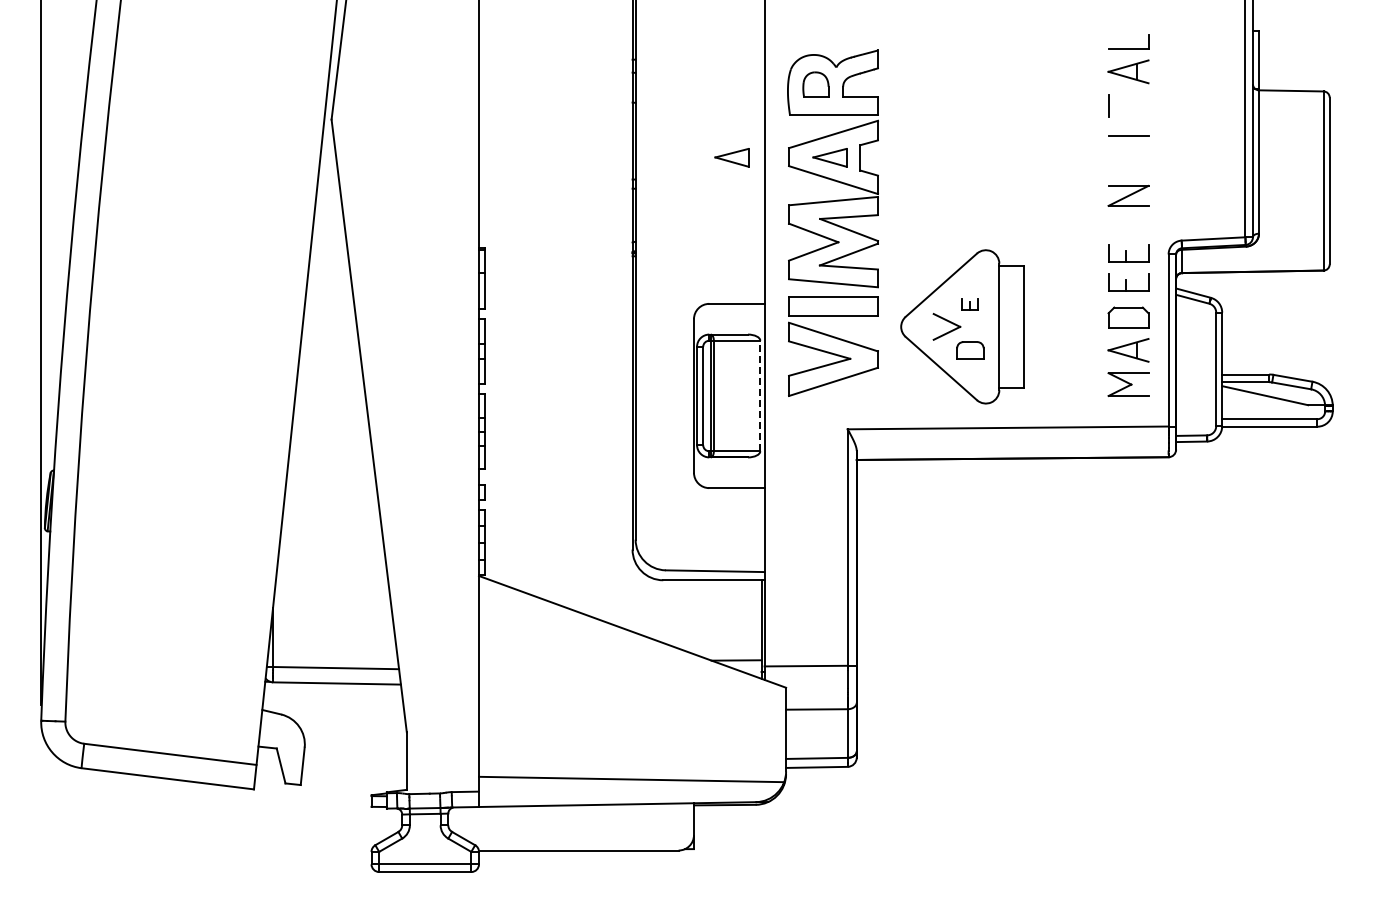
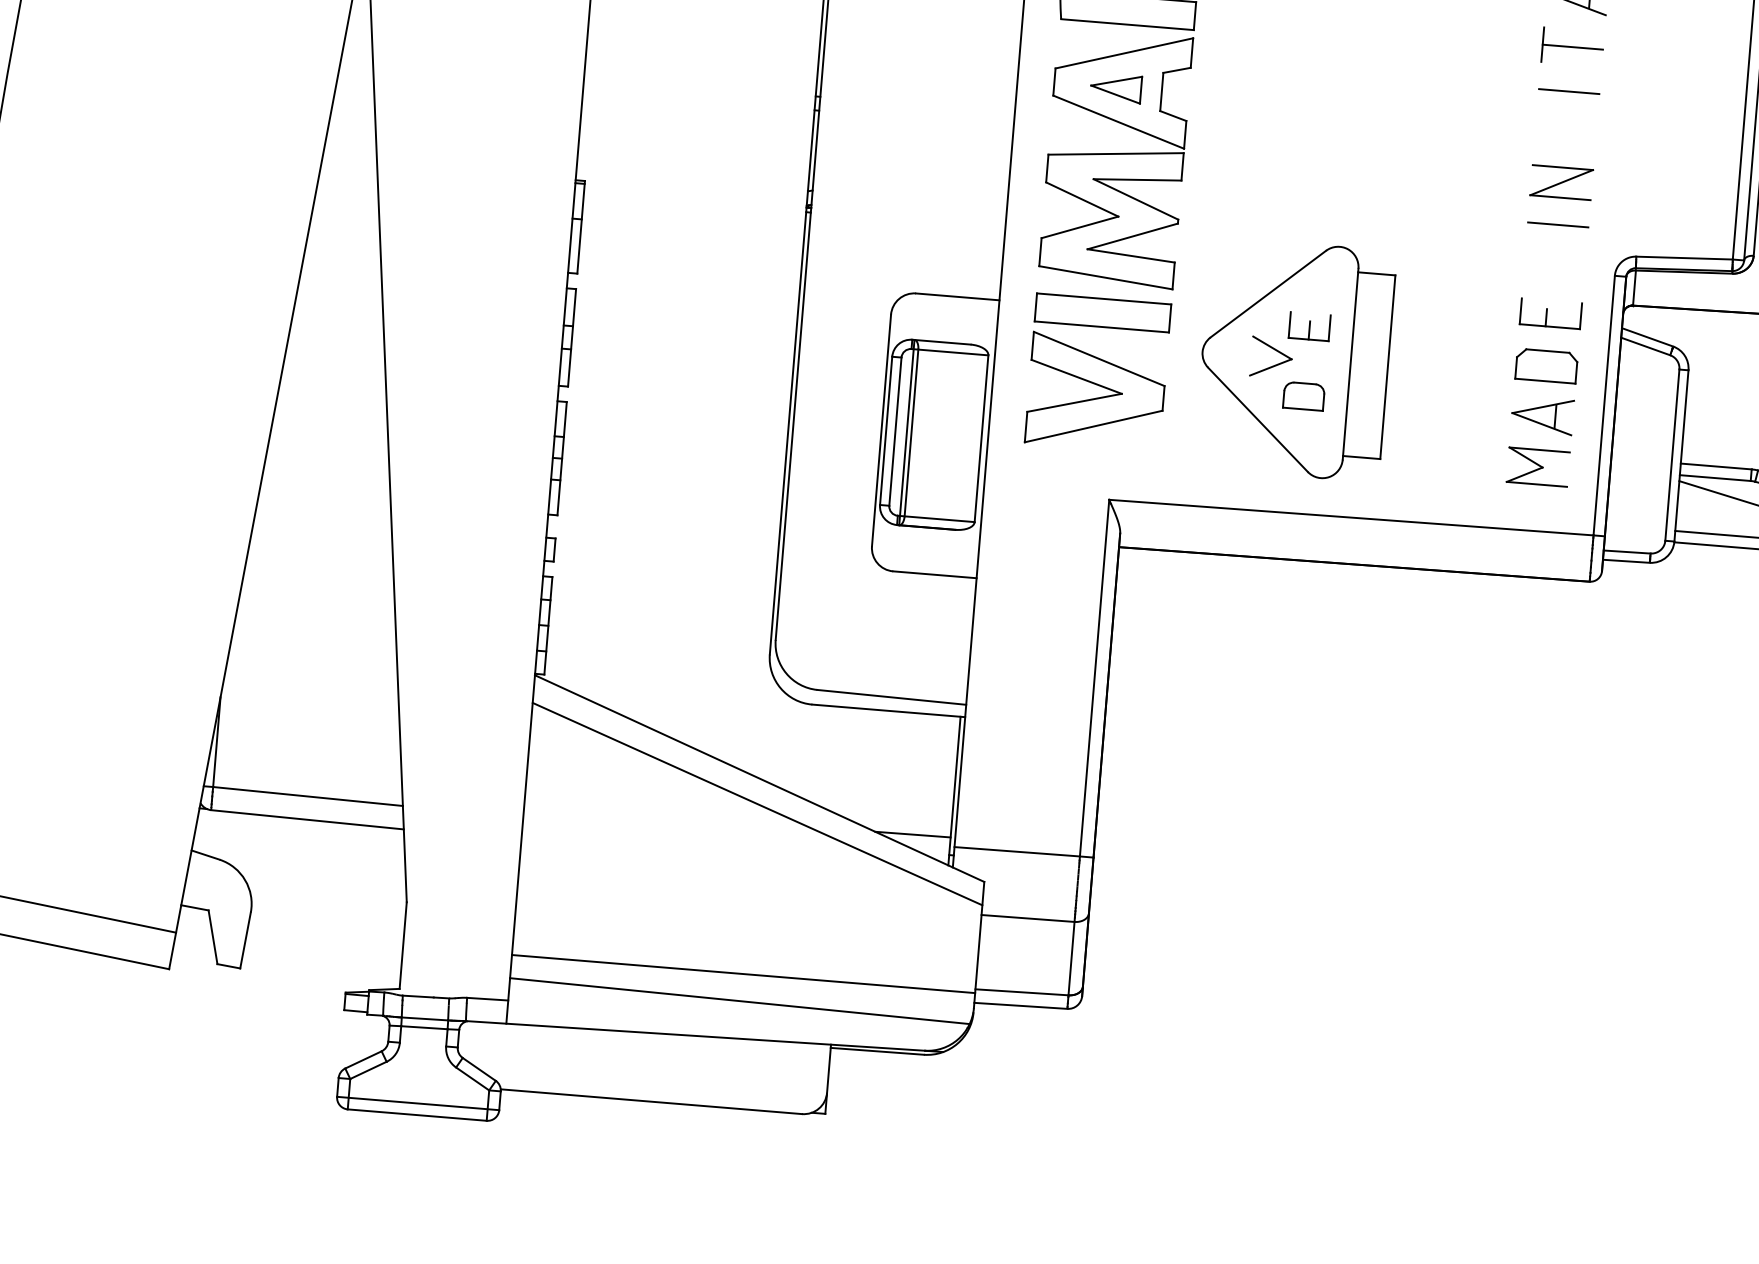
line: (1128, 106) -> (1572, 47), added
part: (731, 157) -> (967, 75), removed
line: (1128, 223) -> (1558, 224), added
part: (1128, 253) -> (1554, 269), removed
part: (970, 304) -> (1309, 326), size x1.67
line: (760, 395) -> (981, 437), dashed -> solid
line: (632, 648) -> (757, 803), added
line: (632, 761) -> (743, 974), added

